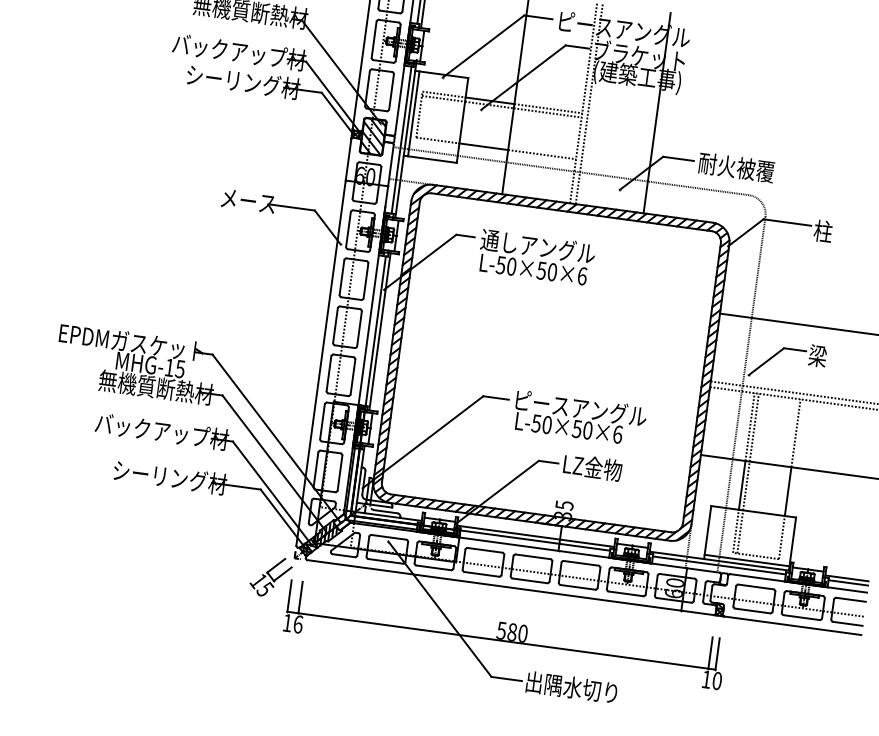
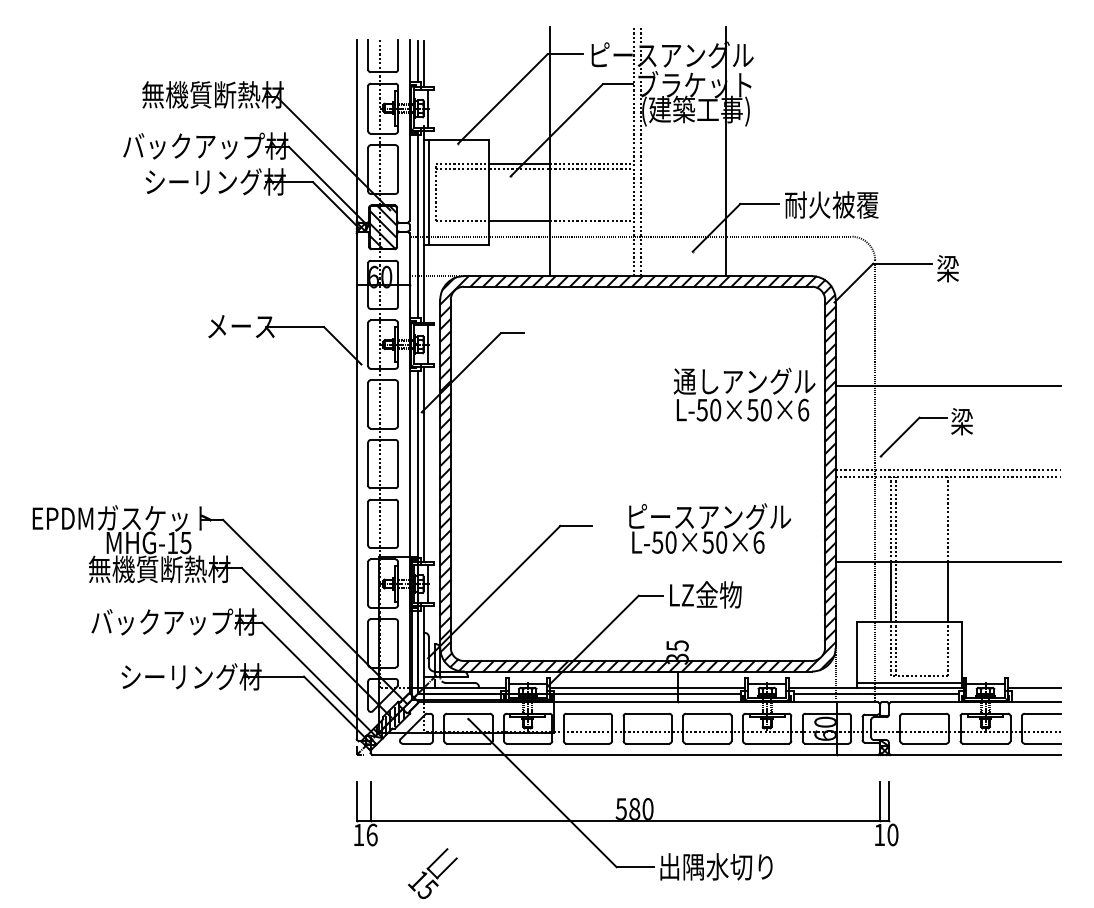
text: (823, 231) -> (948, 268), 柱 -> 梁
text: (536, 257) -> (744, 394), moved
text: (580, 418) -> (710, 528), moved
part: (270, 576) -> (432, 873), moved
line: (848, 582) -> (1036, 693), removed

